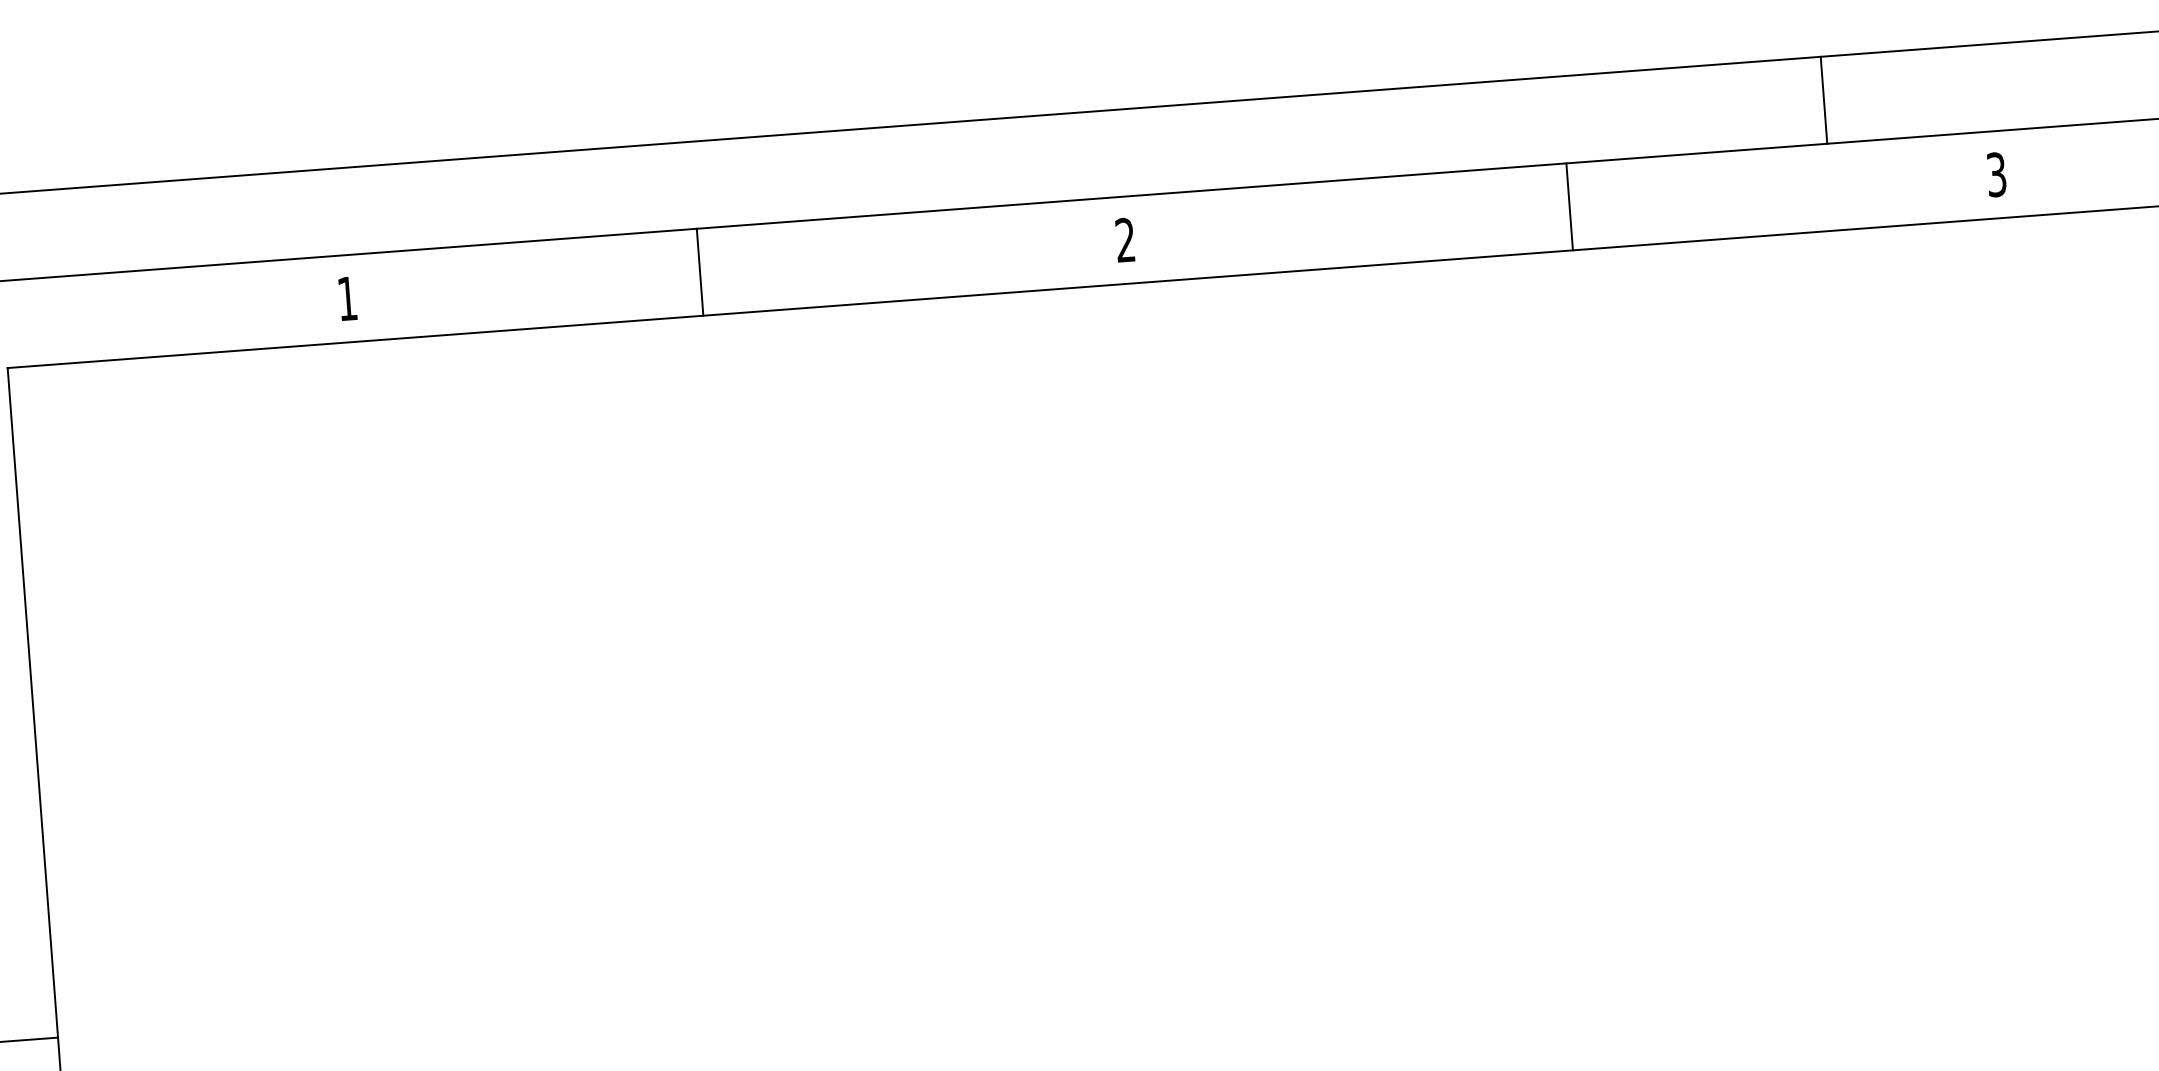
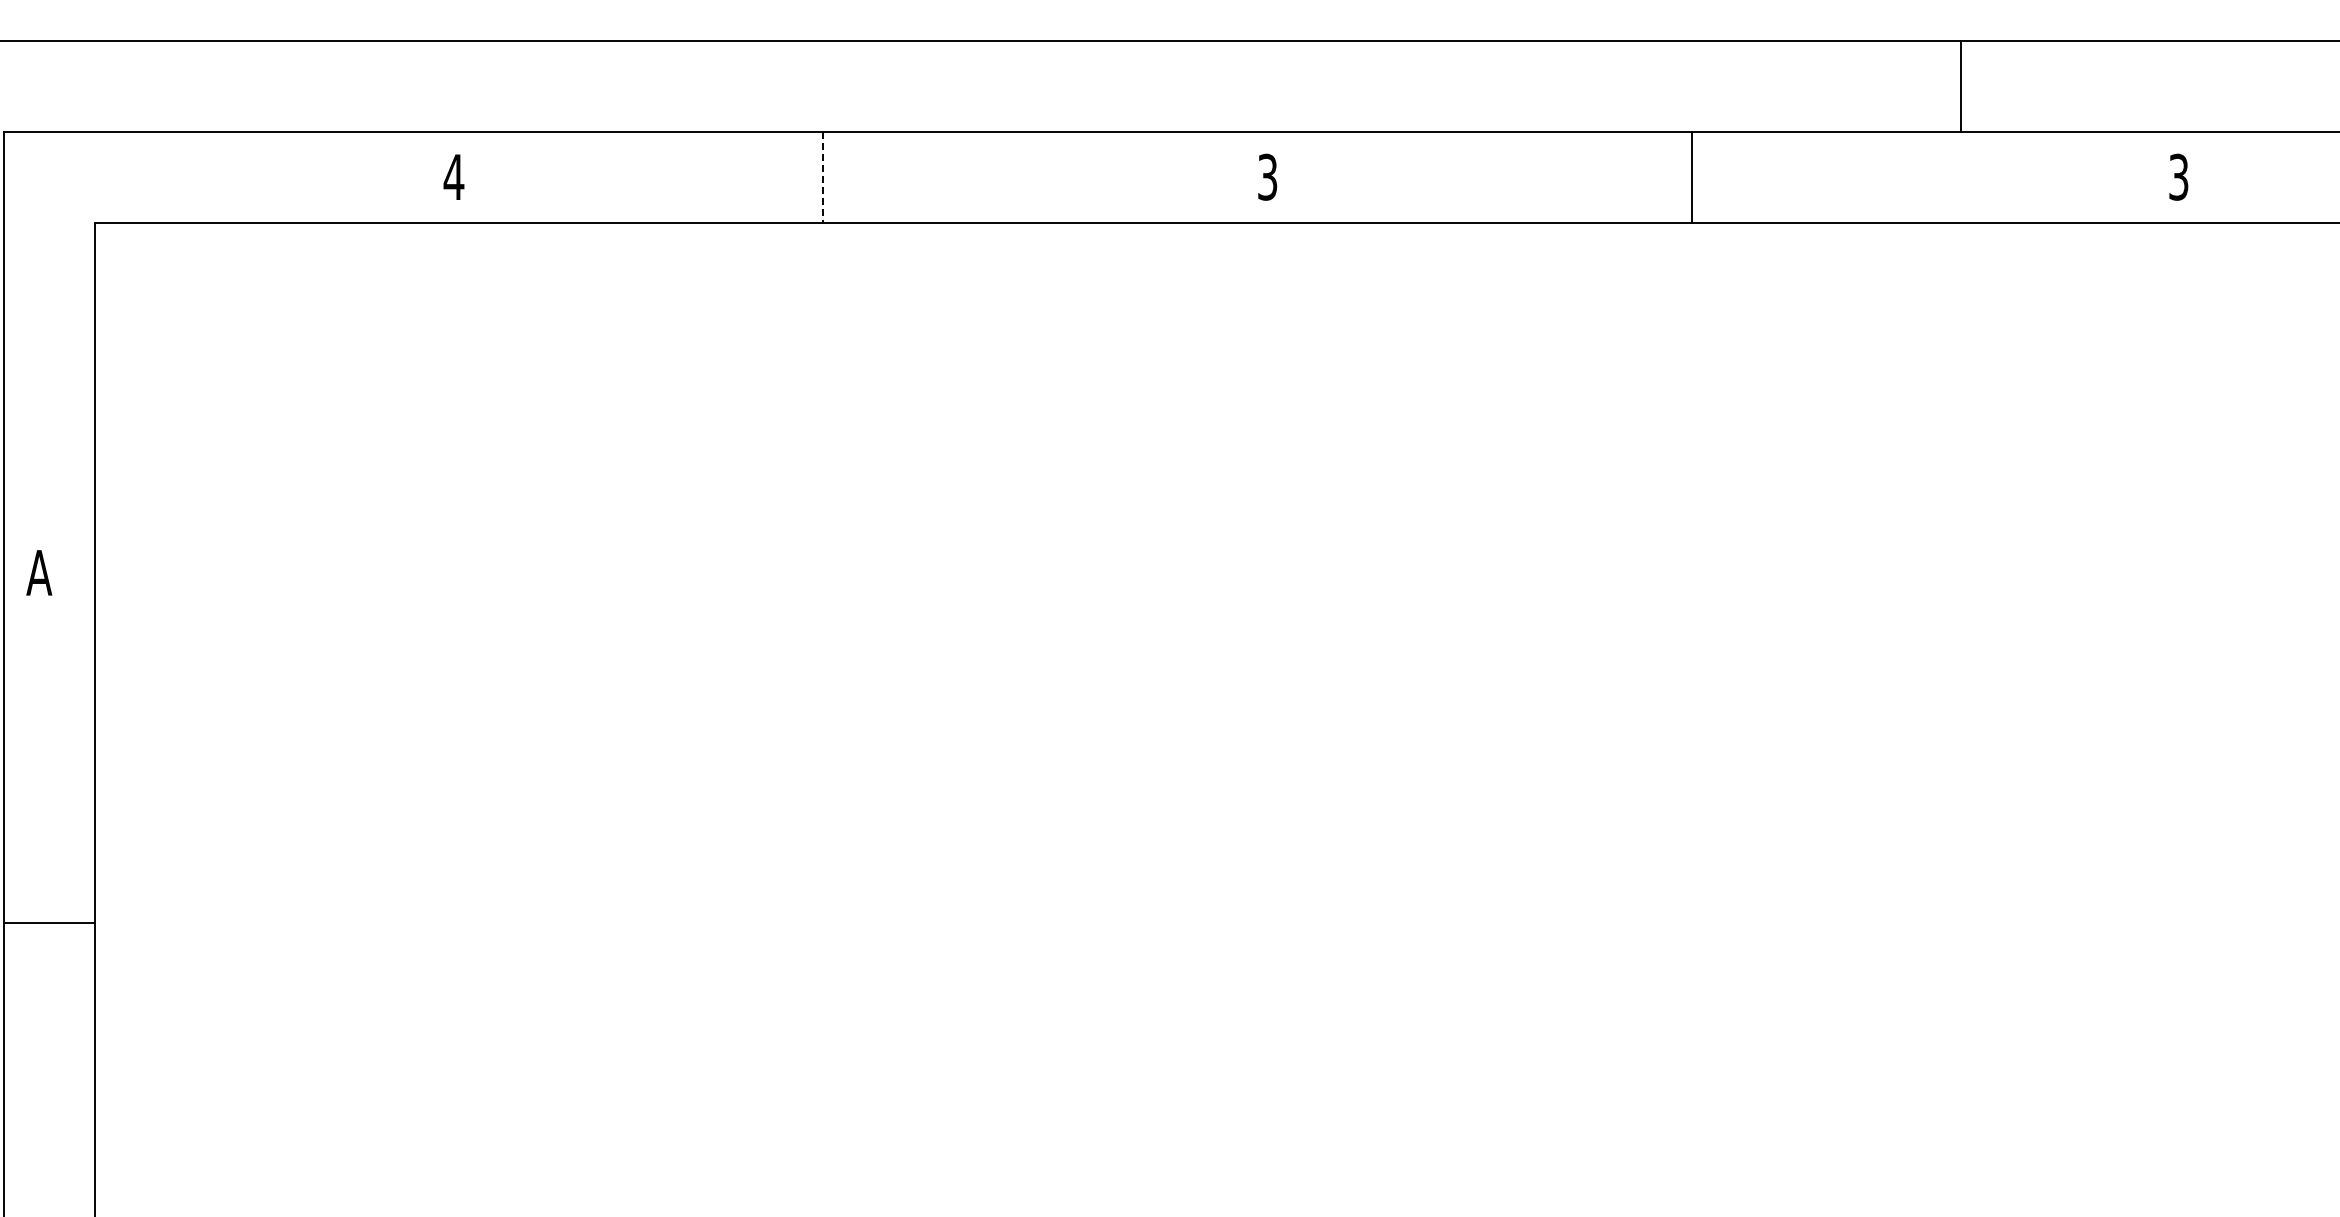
line: (1824, 99) -> (1961, 85), moved
line: (1569, 206) -> (1692, 176), moved
text: (1125, 240) -> (1267, 177), 2 -> 3
line: (699, 272) -> (822, 177), solid -> dashed
text: (346, 298) -> (453, 176), 1 -> 4

